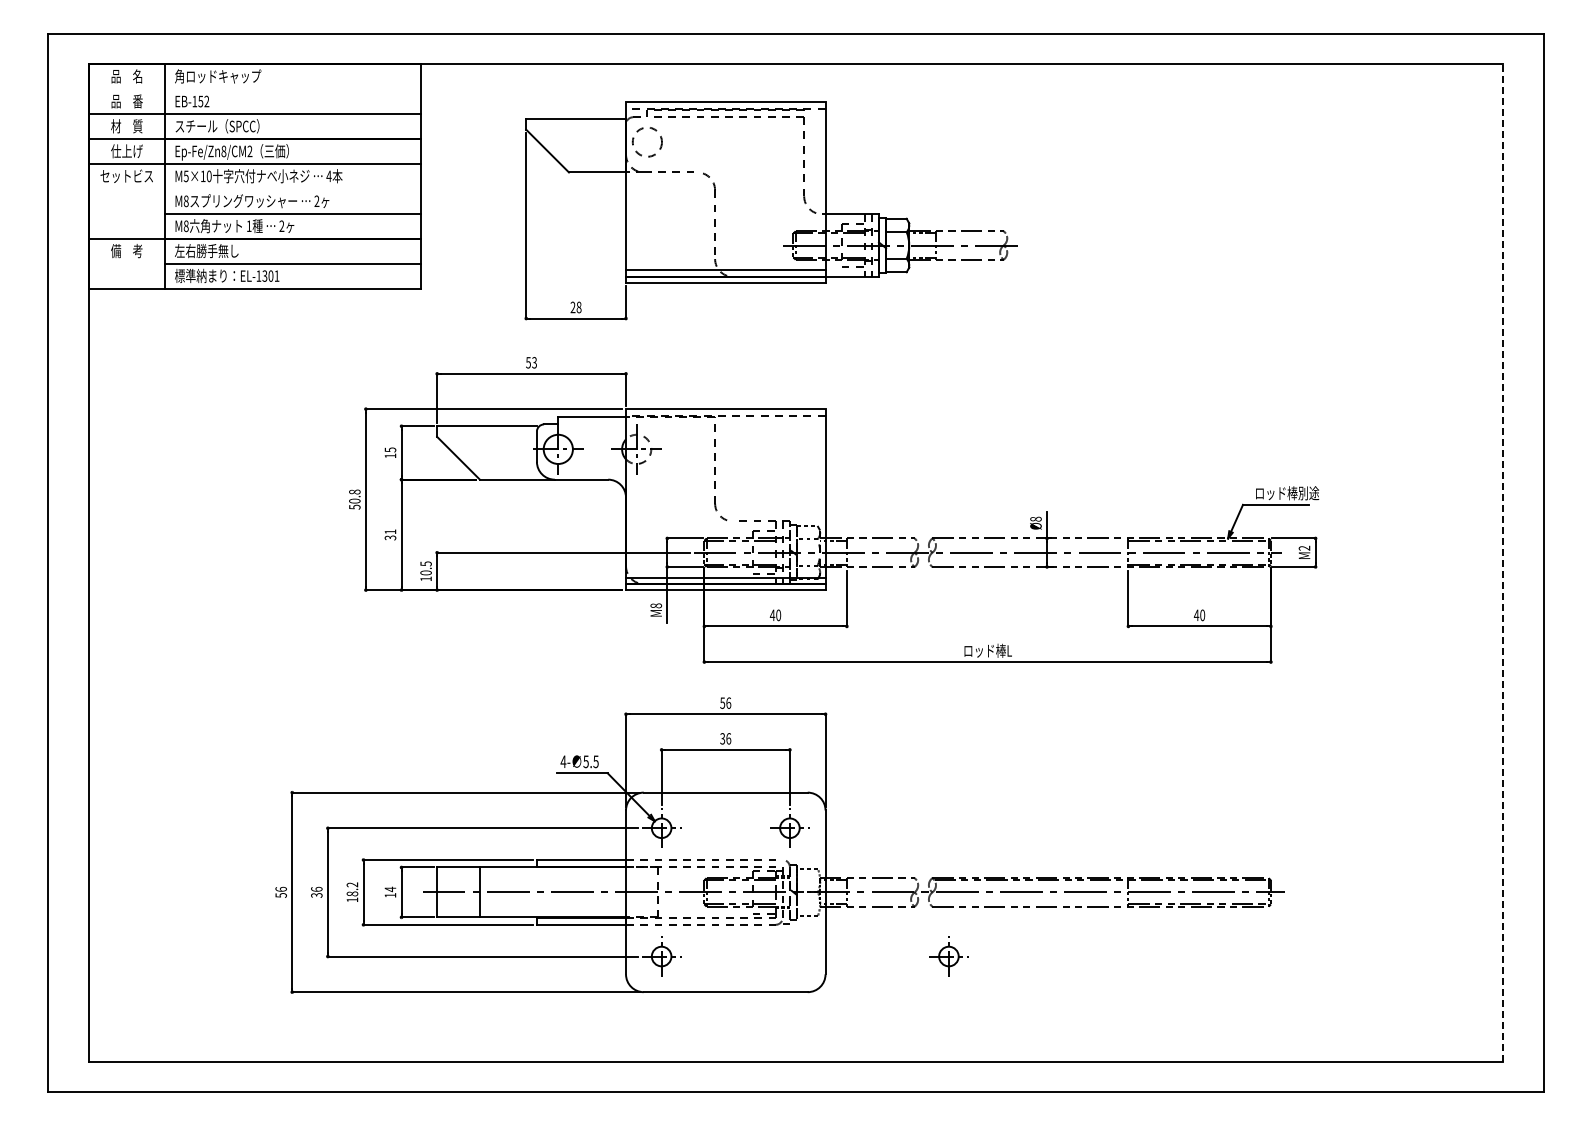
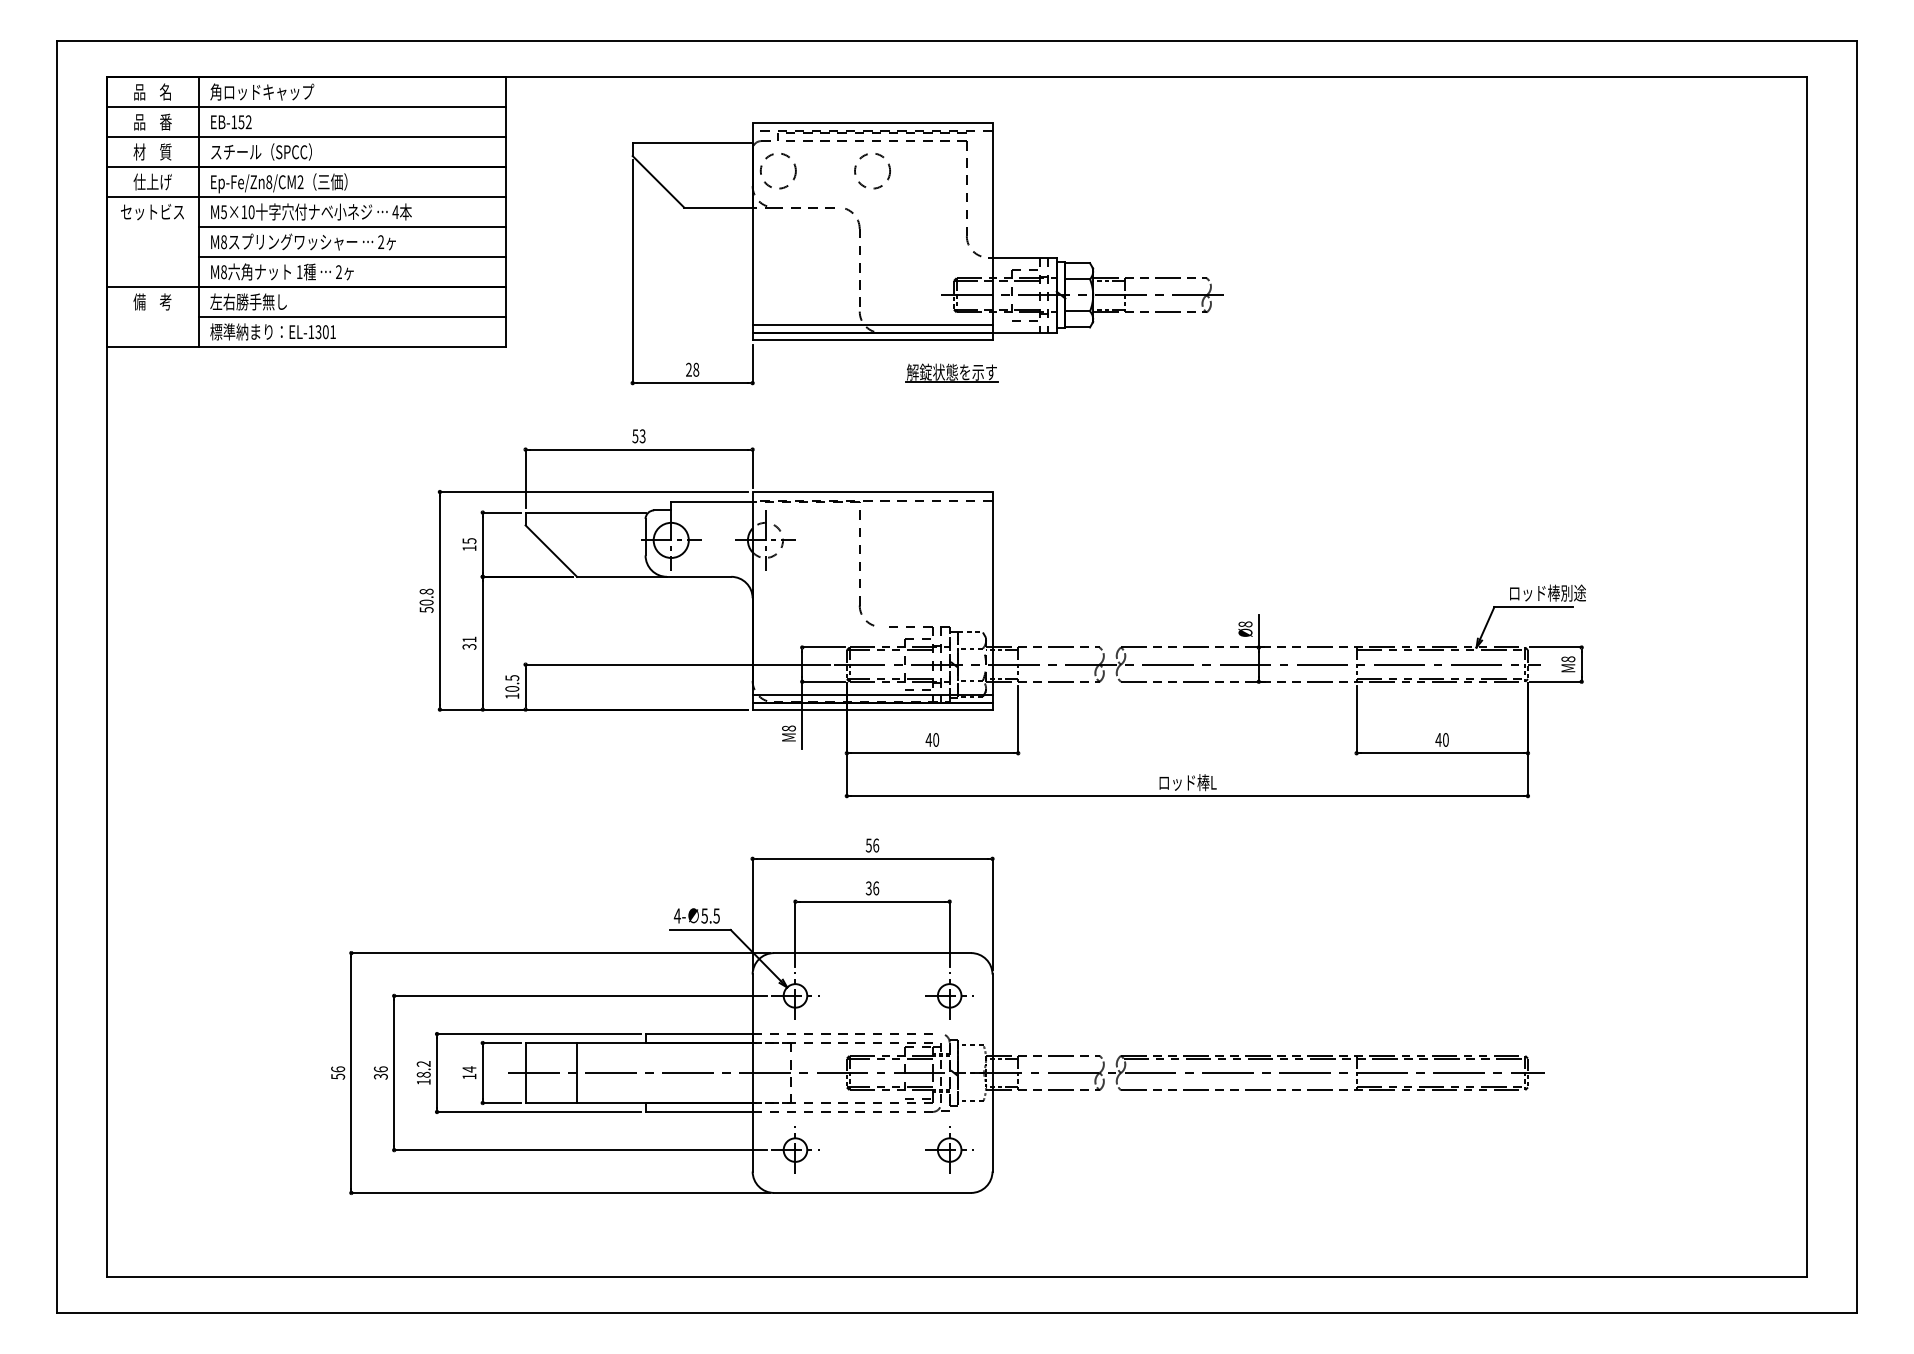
line: (254, 89) -> (306, 107), added
circle: (725, 142) -> (872, 171), added
line: (292, 188) -> (351, 226), added
part: (791, 310) -> (951, 373), added
text: (1304, 547) -> (1568, 658), M2 -> M8
line: (1503, 563) -> (1807, 677), dashed -> solid
part: (948, 956) -> (949, 1150), moved

